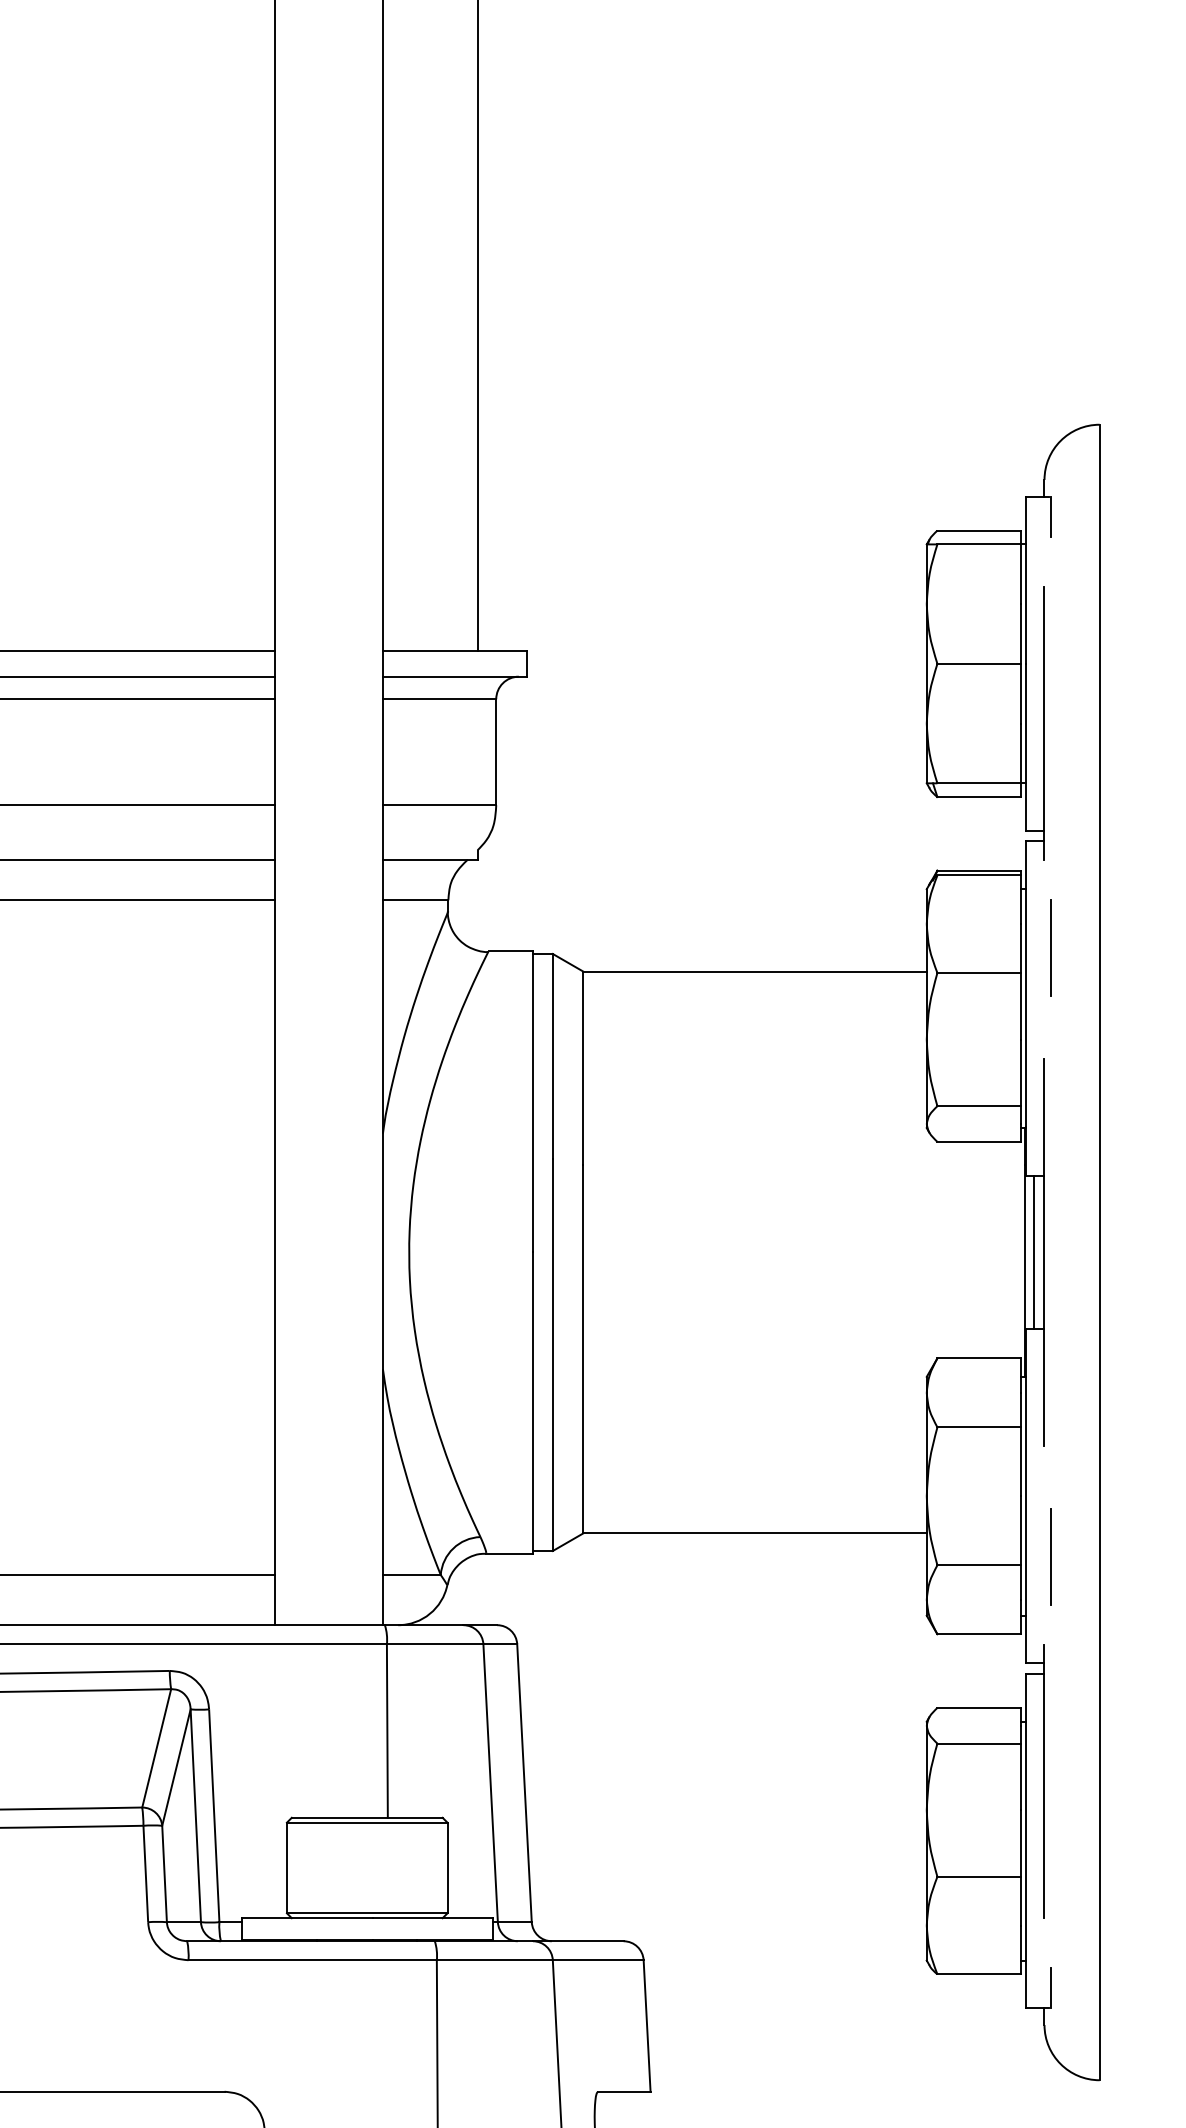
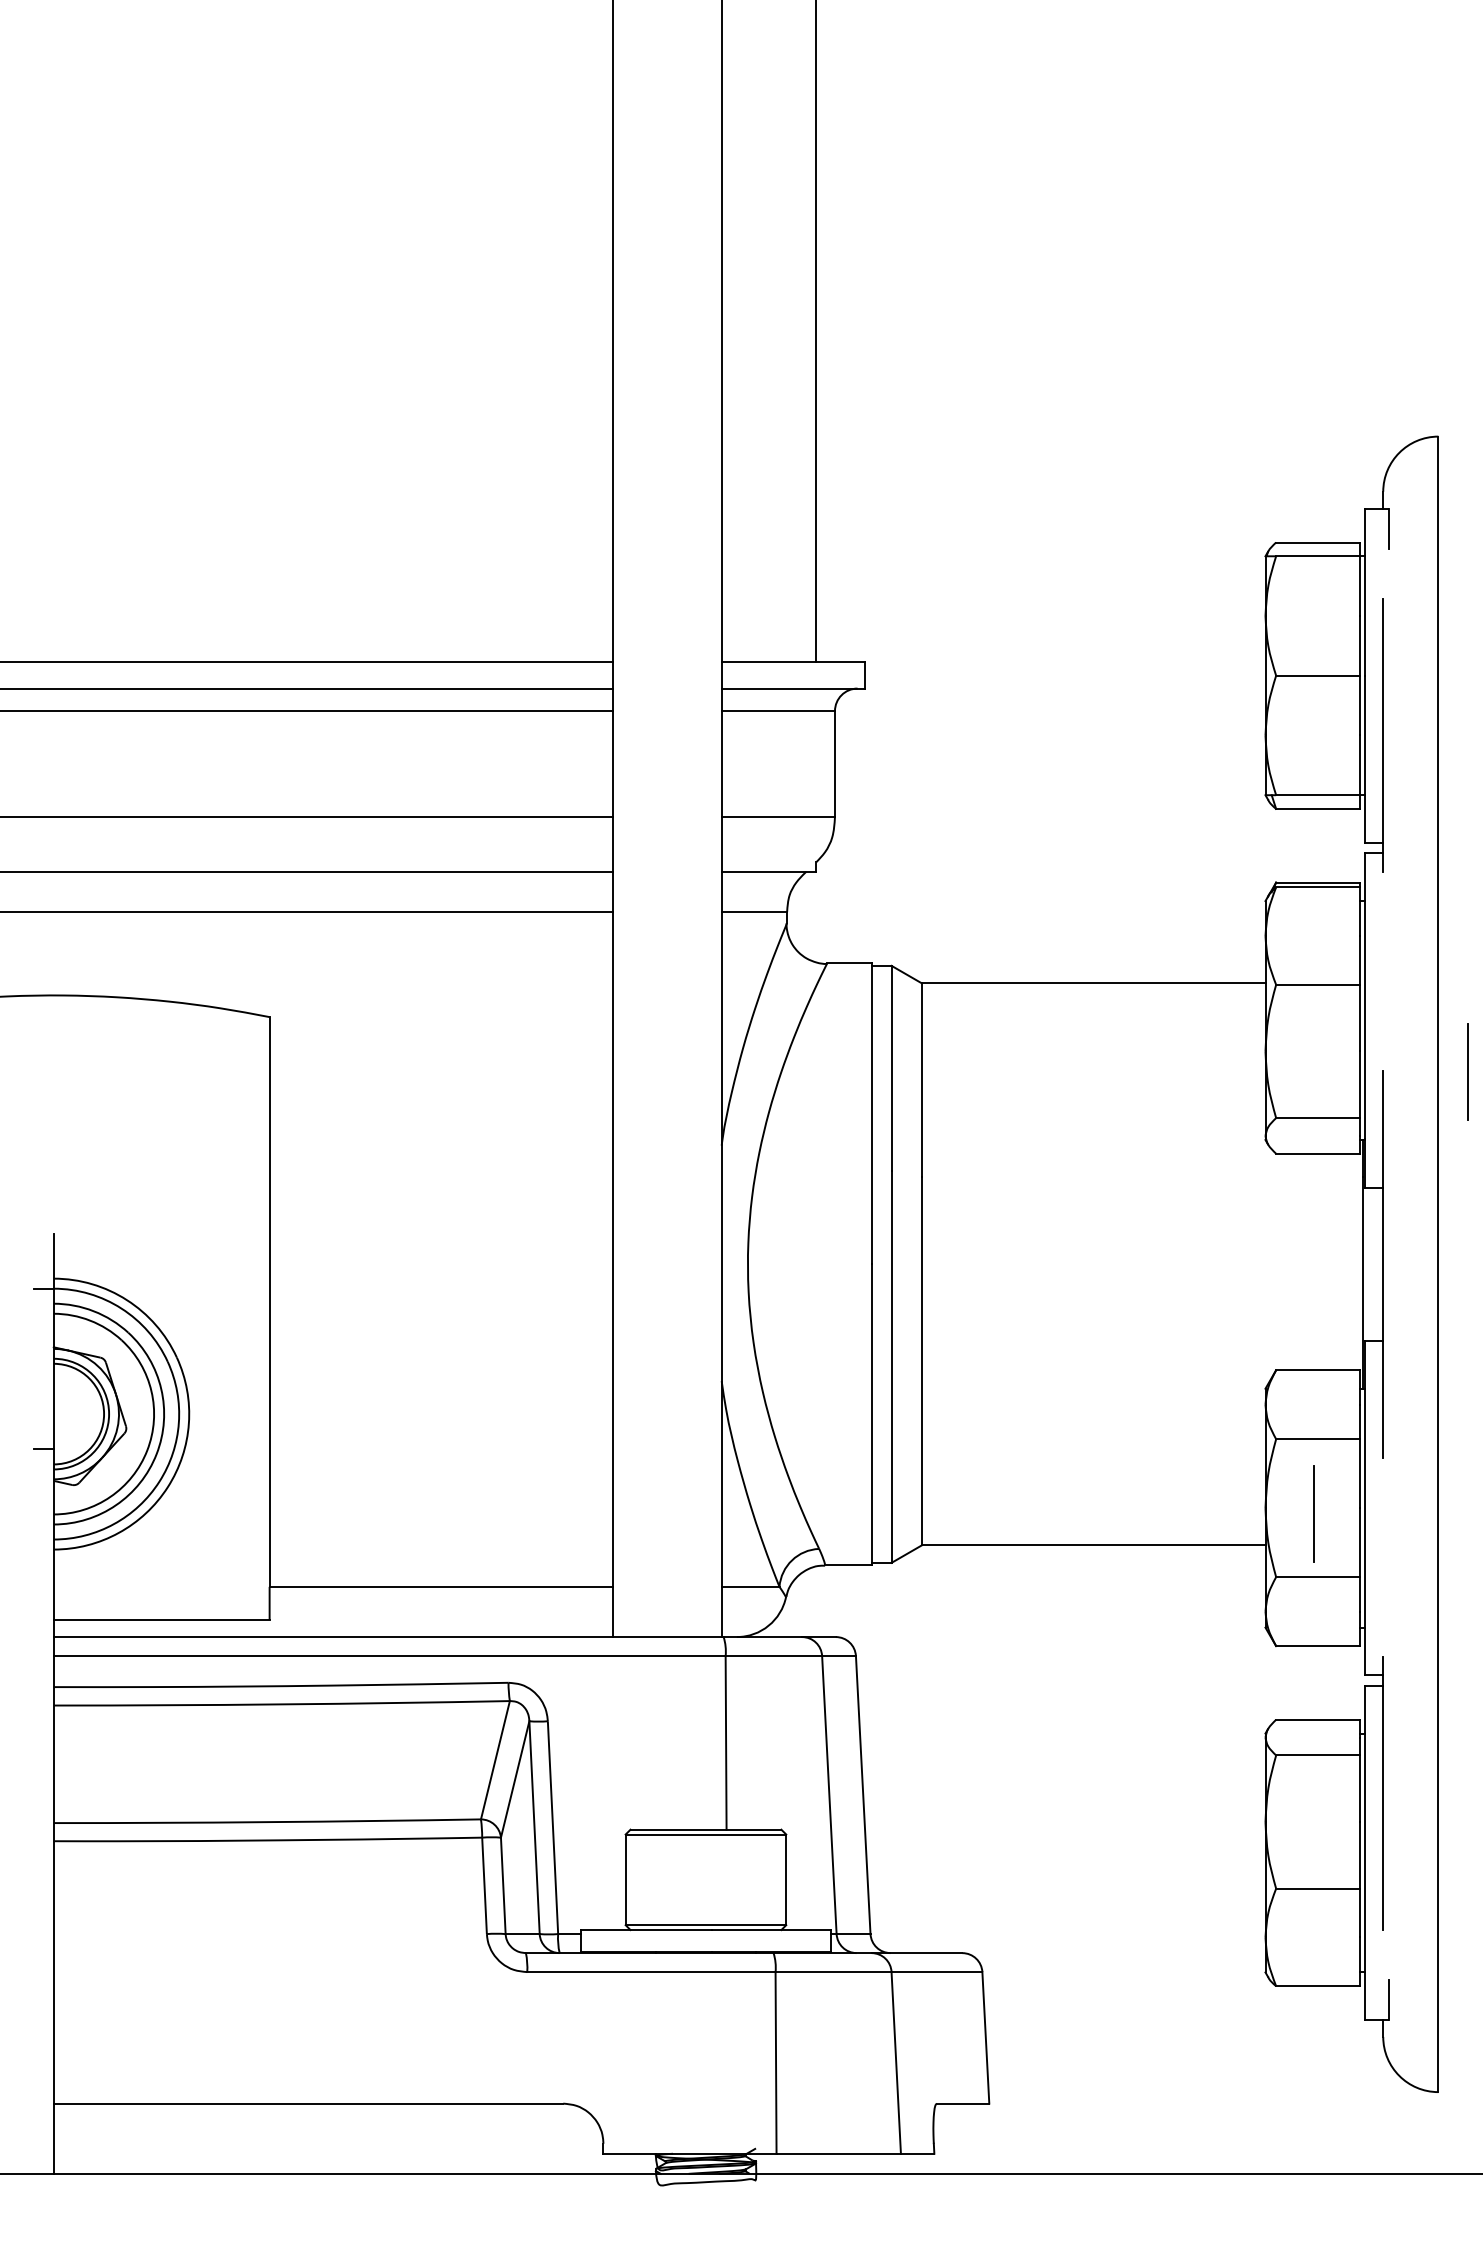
line: (1049, 947) -> (1467, 1071), moved
line: (1033, 1252) -> (1372, 1264), removed
line: (1049, 1556) -> (1313, 1513), moved

